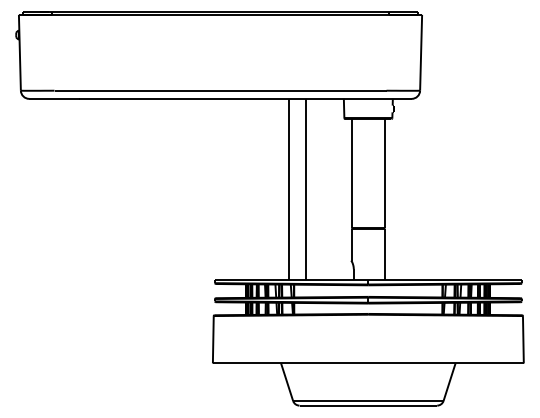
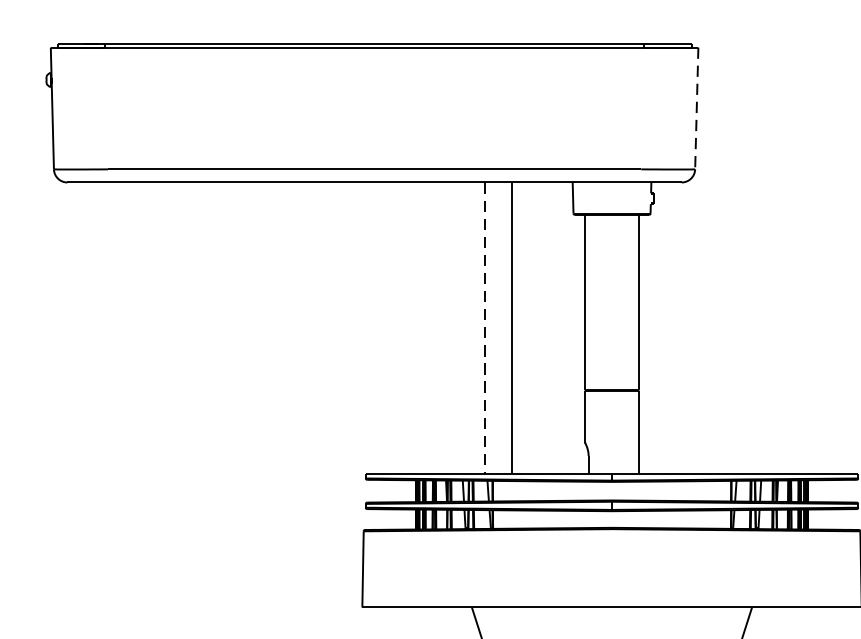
line: (421, 52) -> (697, 107), solid -> dashed
line: (289, 189) -> (485, 328), solid -> dashed

